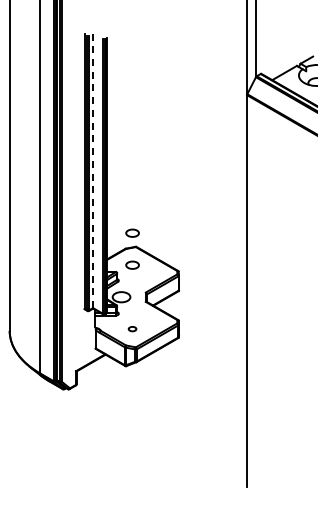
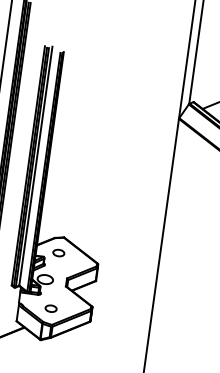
line: (93, 171) -> (36, 166), dashed -> solid
part: (132, 232) -> (62, 224), removed
part: (132, 328) -> (51, 308), size x1.67

